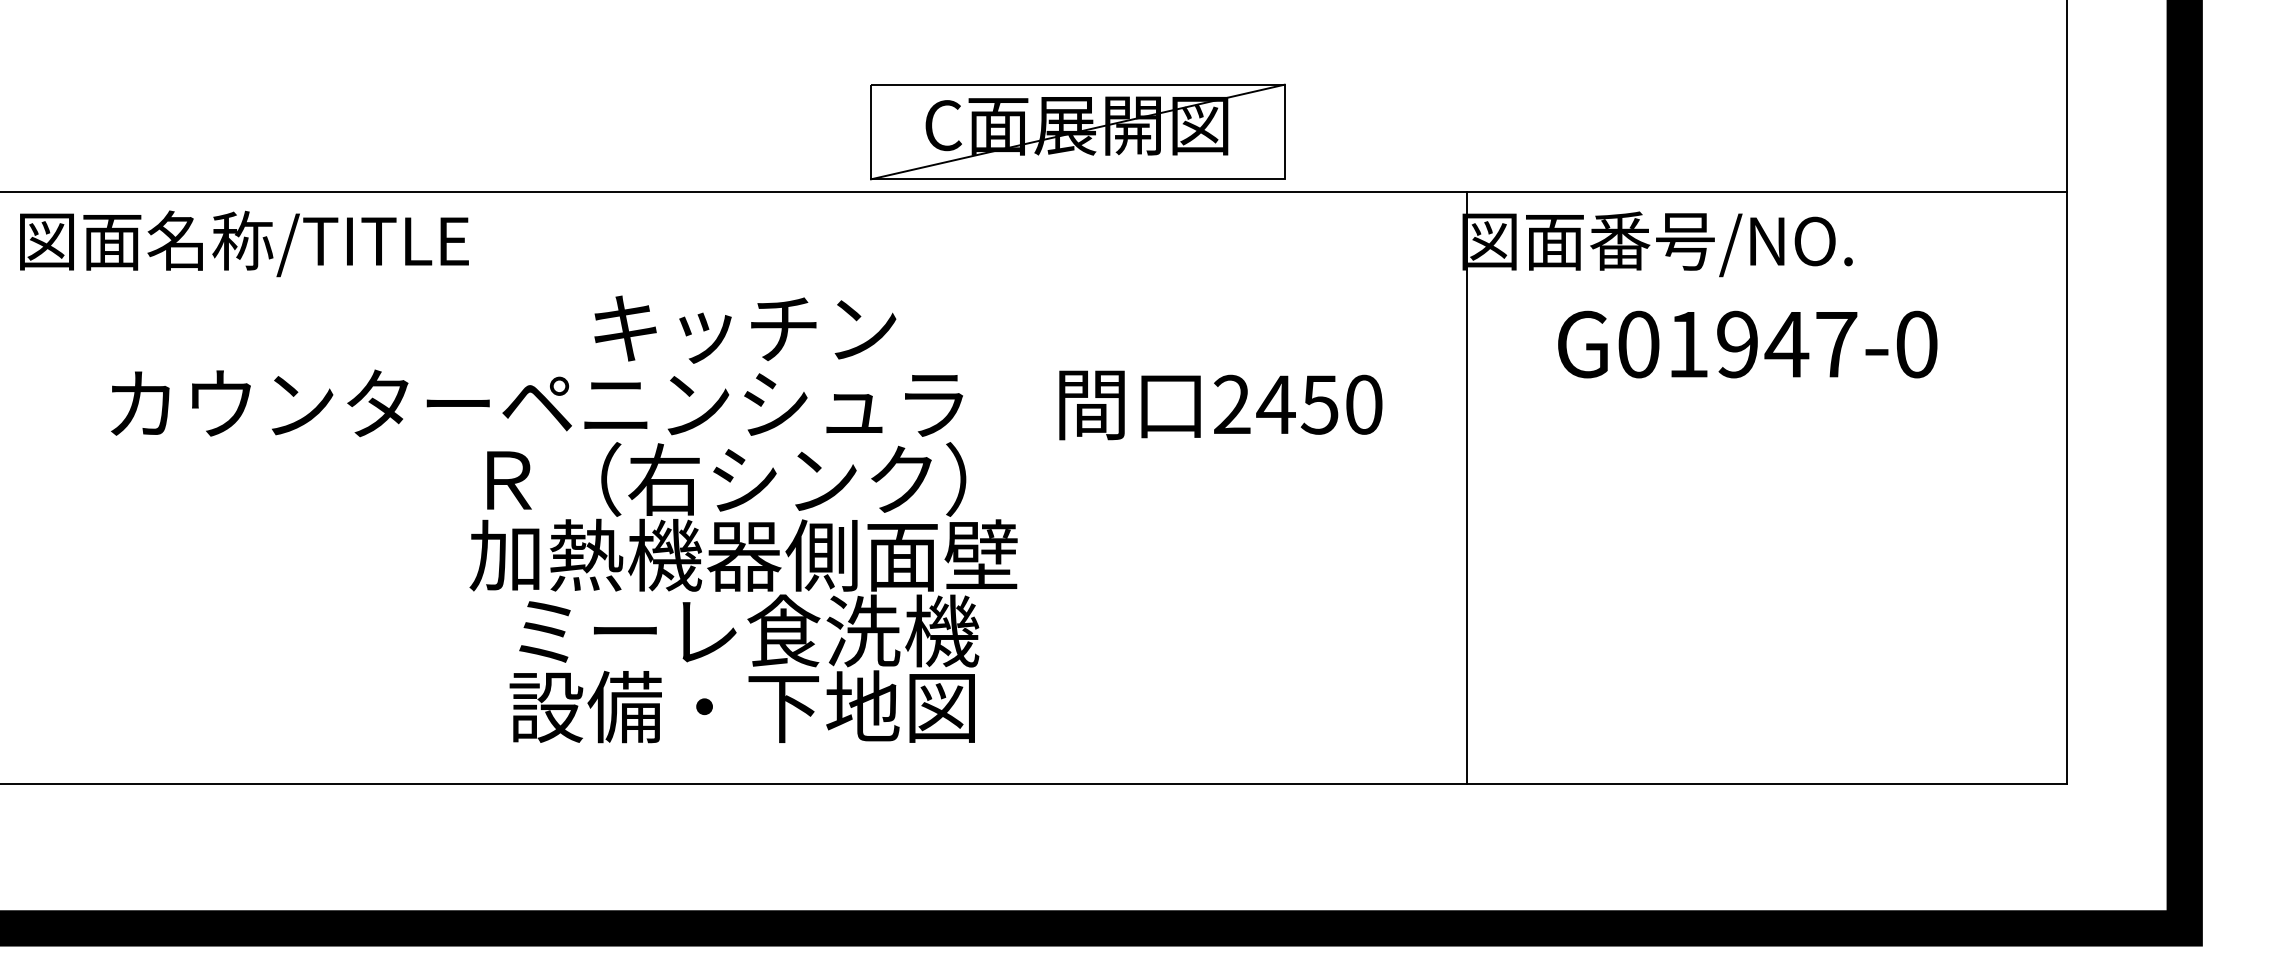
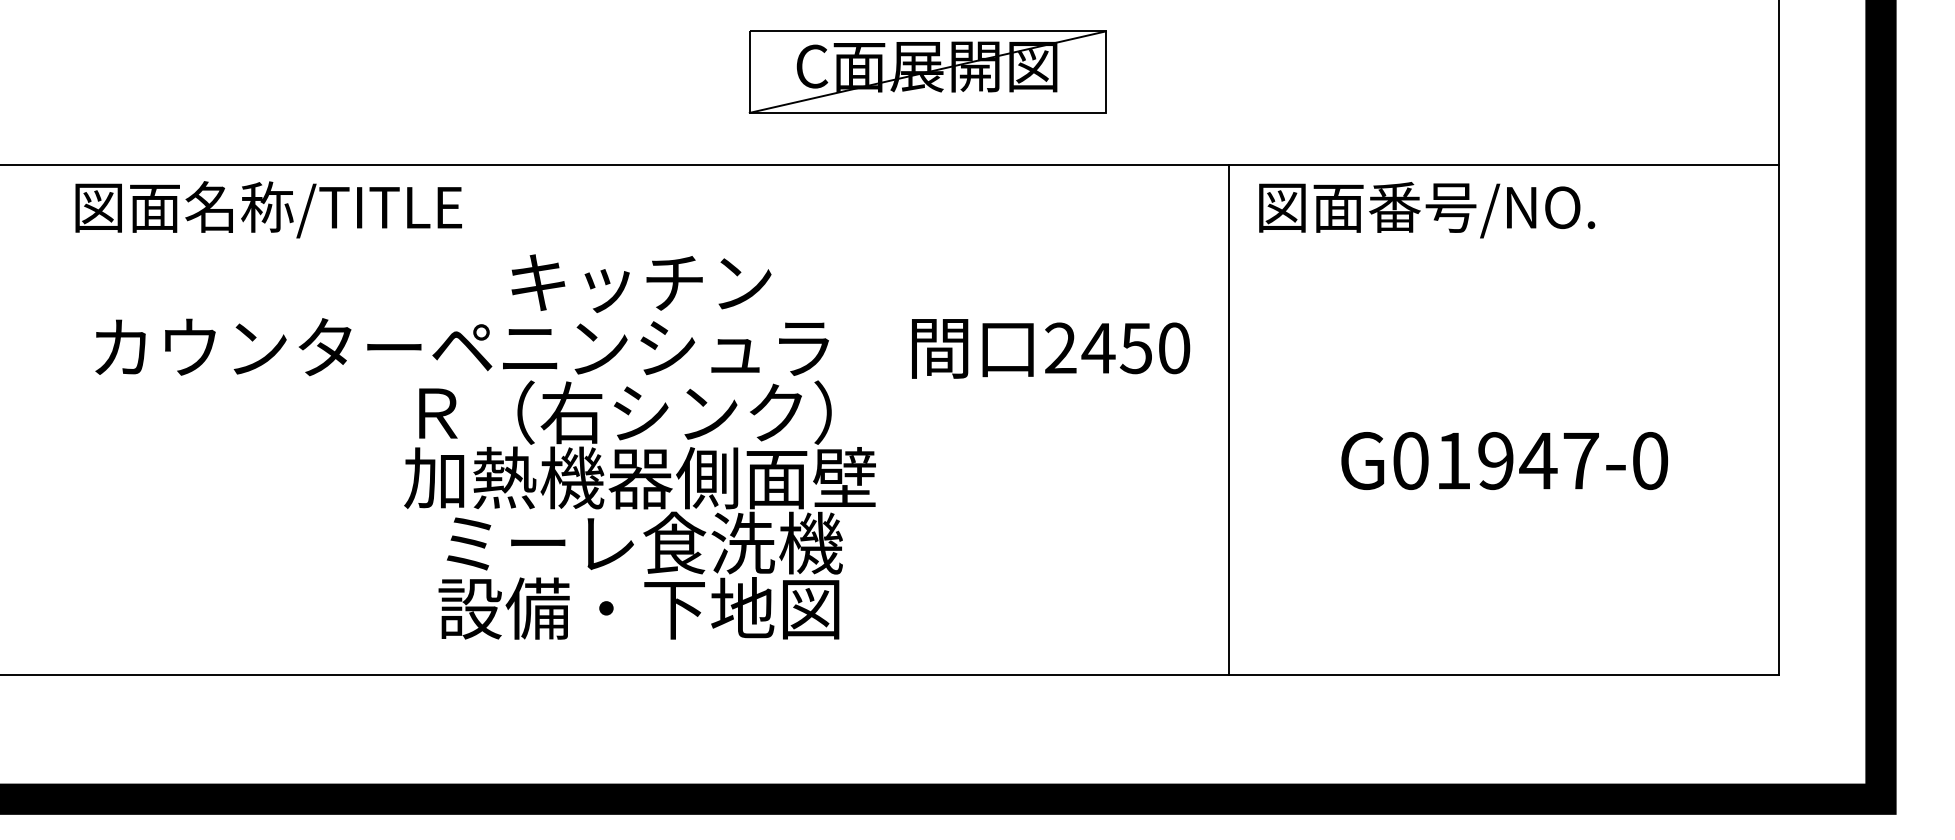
part: (1077, 131) -> (927, 71), moved
text: (244, 243) -> (268, 209), moved
text: (1747, 344) -> (1504, 460), moved
line: (1467, 487) -> (1229, 419), moved

